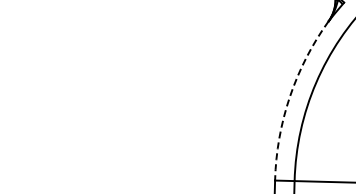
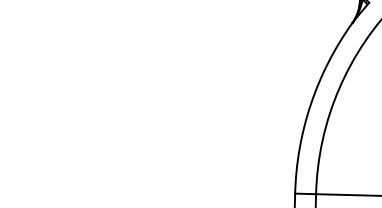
arc: (289, 96) -> (310, 103), dashed -> solid

